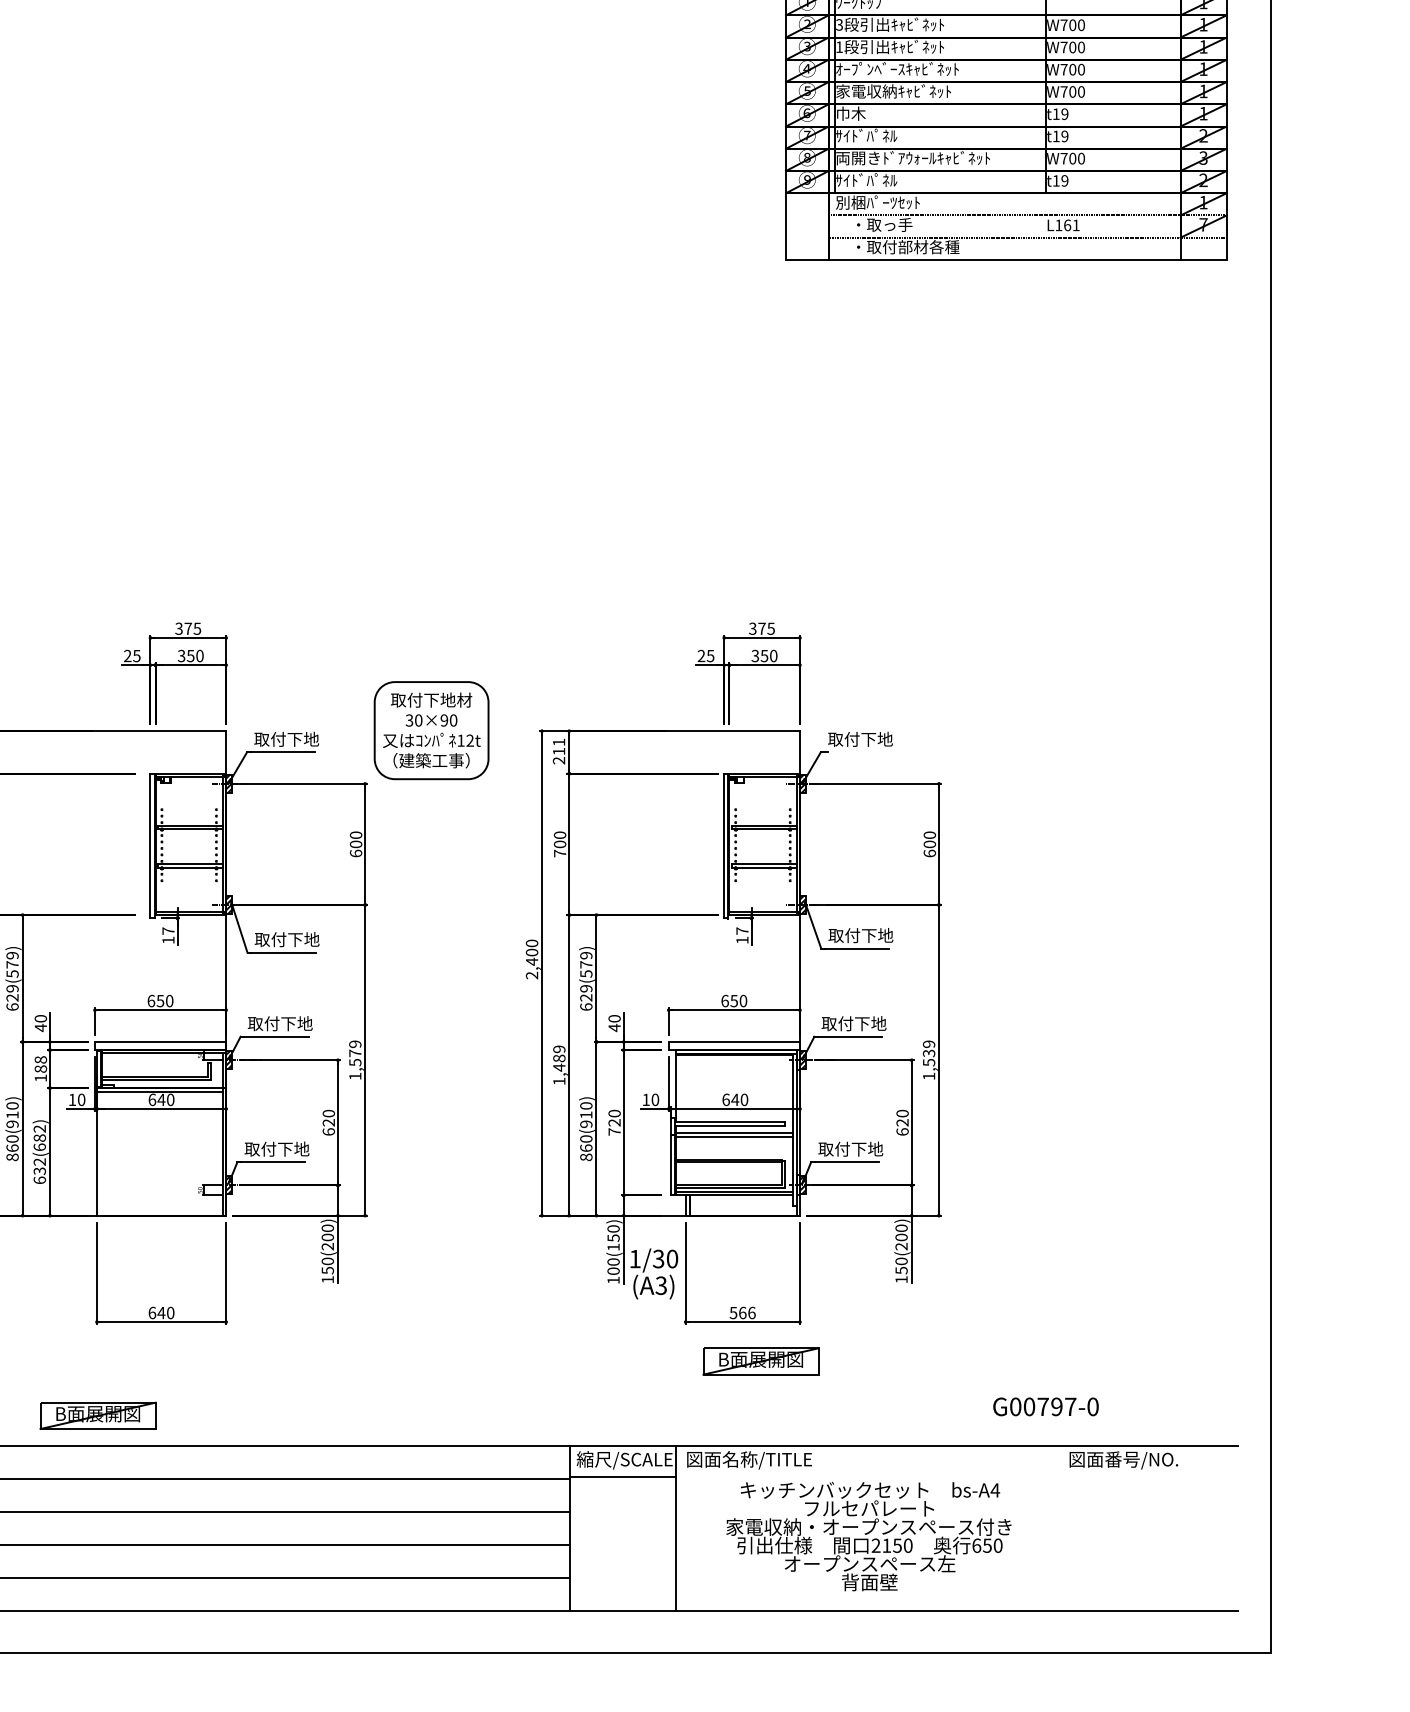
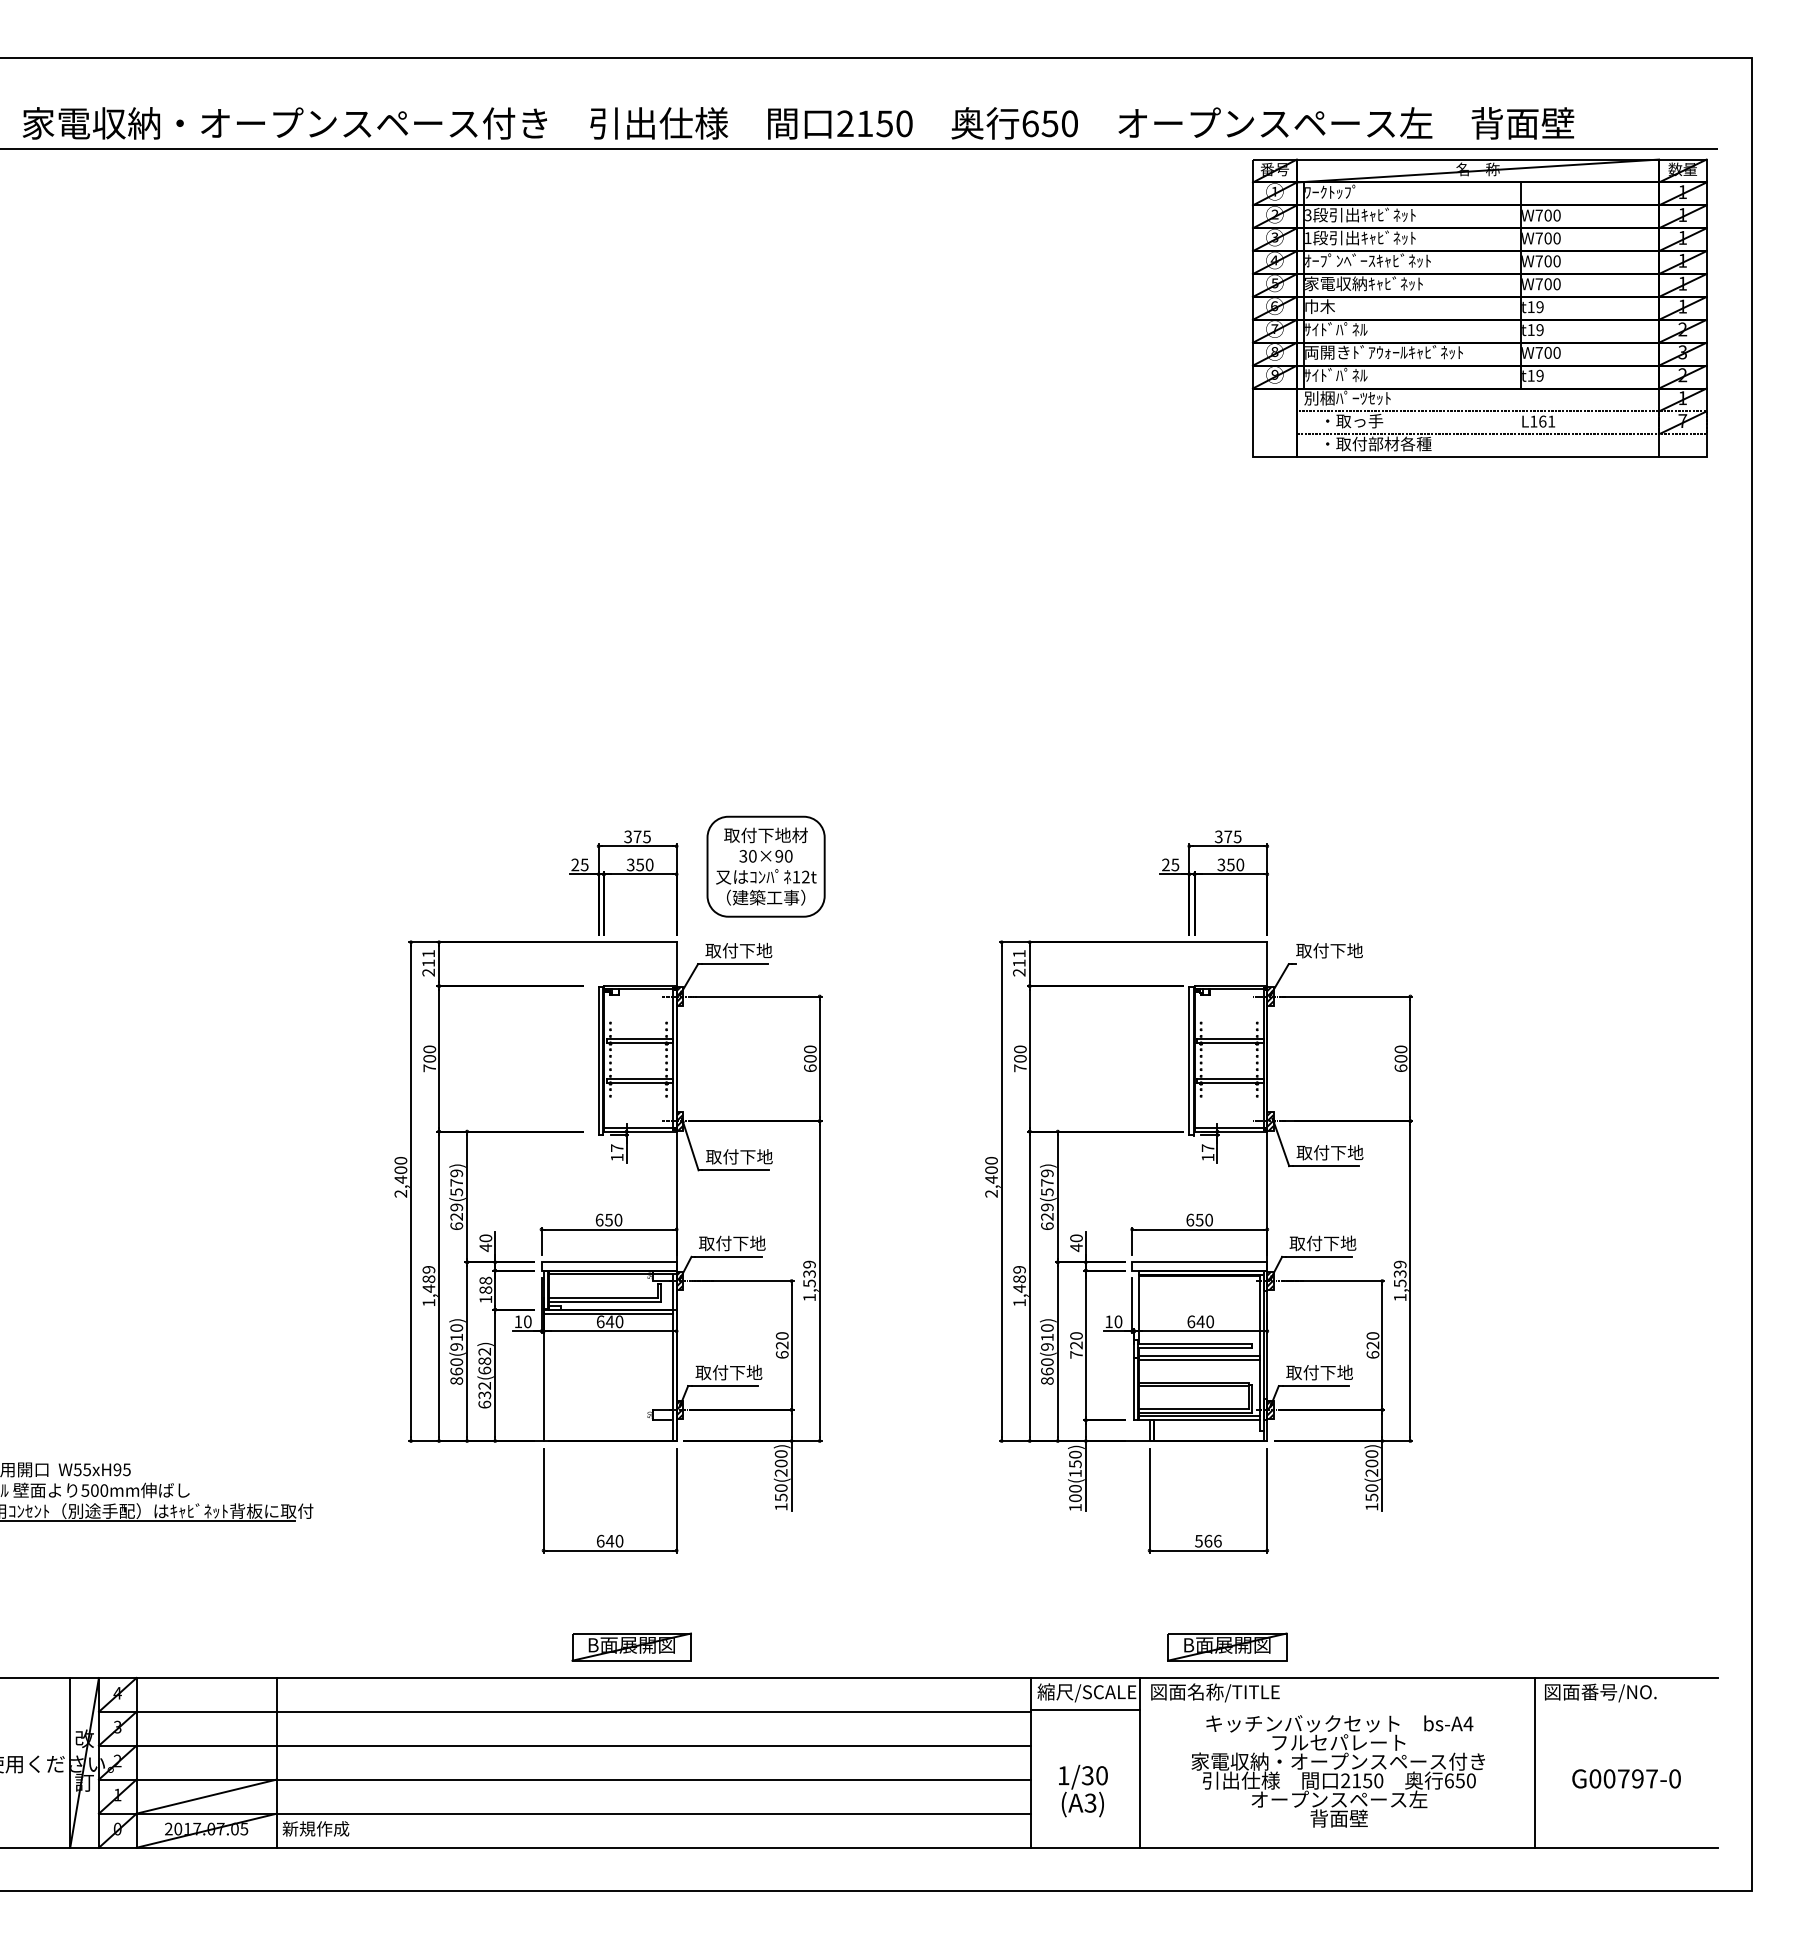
part: (431, 730) -> (765, 866), moved
text: (355, 1052) -> (809, 1273), 1,579 -> 1,539
text: (654, 1273) -> (1083, 1790), moved
part: (761, 1360) -> (1227, 1646), moved
text: (1045, 1406) -> (1626, 1778), moved
part: (97, 1415) -> (631, 1646), moved
line: (1060, 1527) -> (1535, 1762), added

